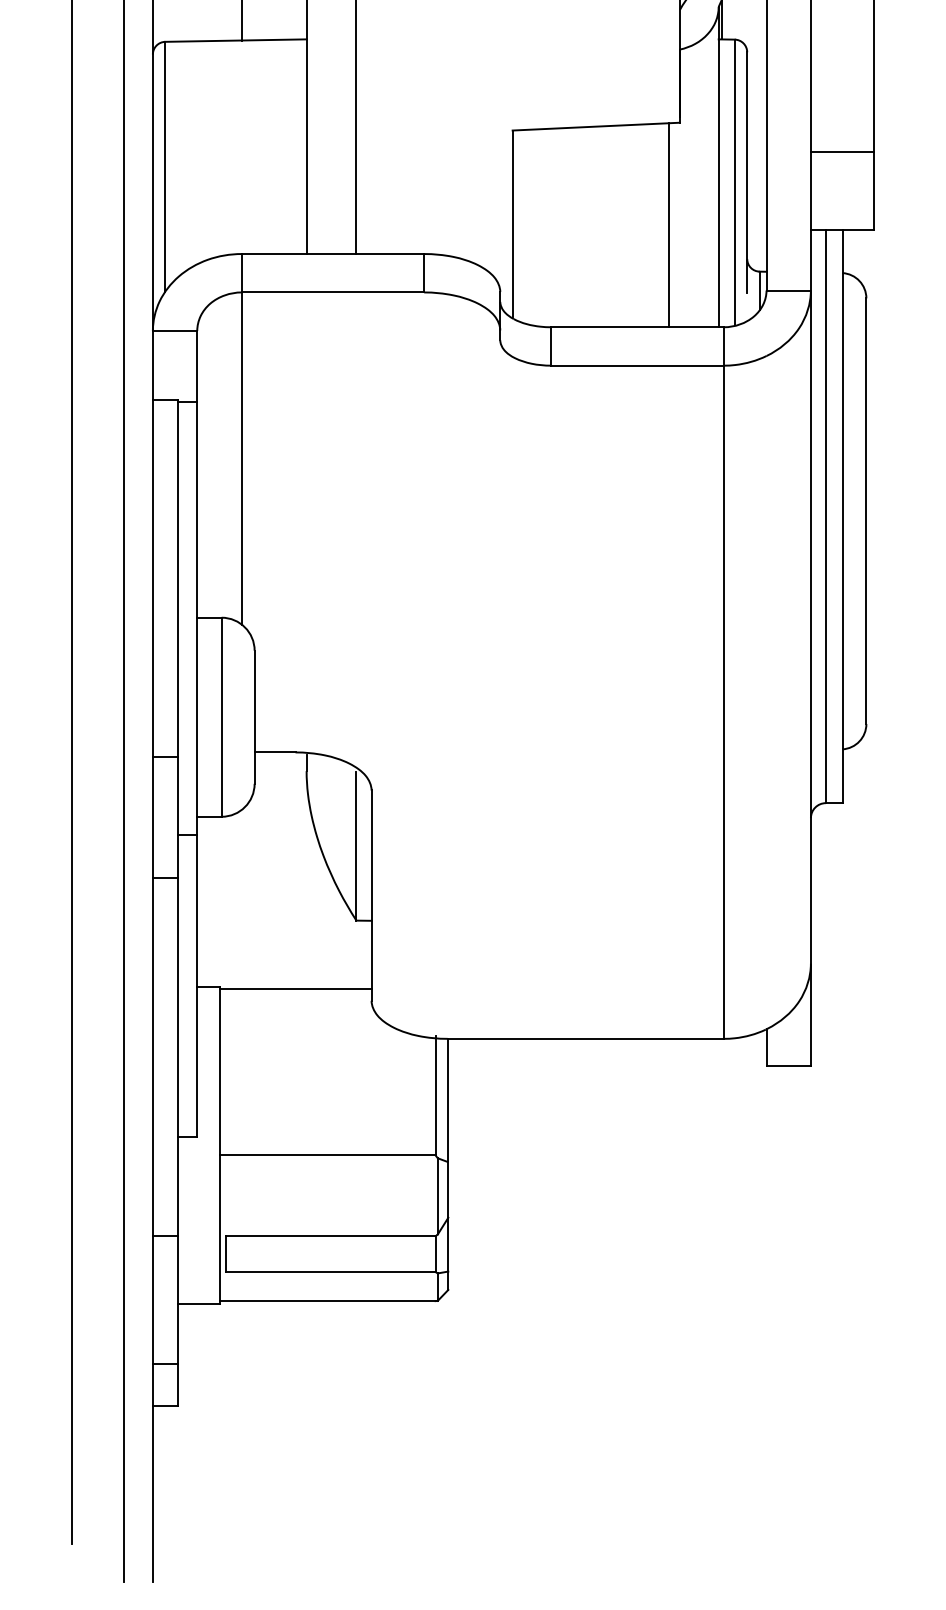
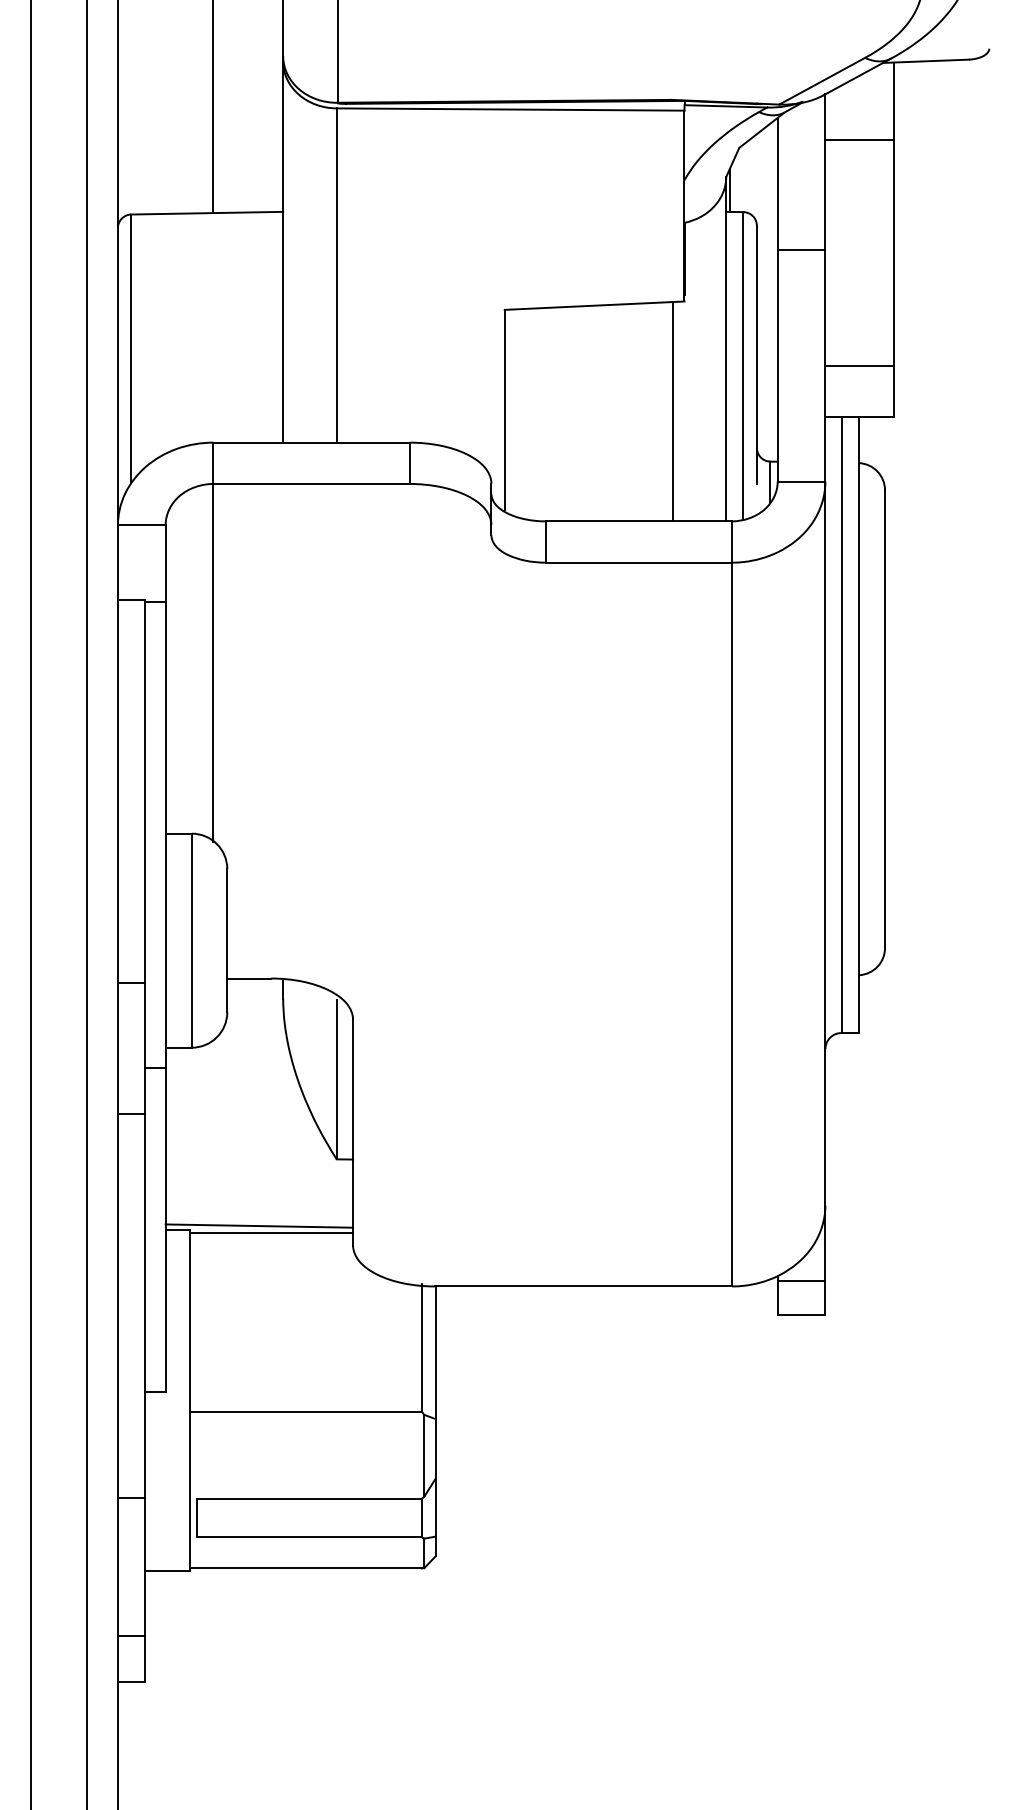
line: (788, 74) -> (801, 249), added
line: (842, 152) -> (859, 366), moved
line: (284, 982) -> (259, 1225), added
line: (788, 1033) -> (801, 1280), added

